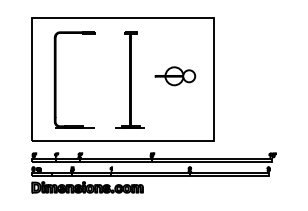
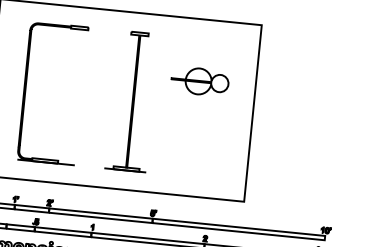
part: (175, 76) -> (200, 81), moved

